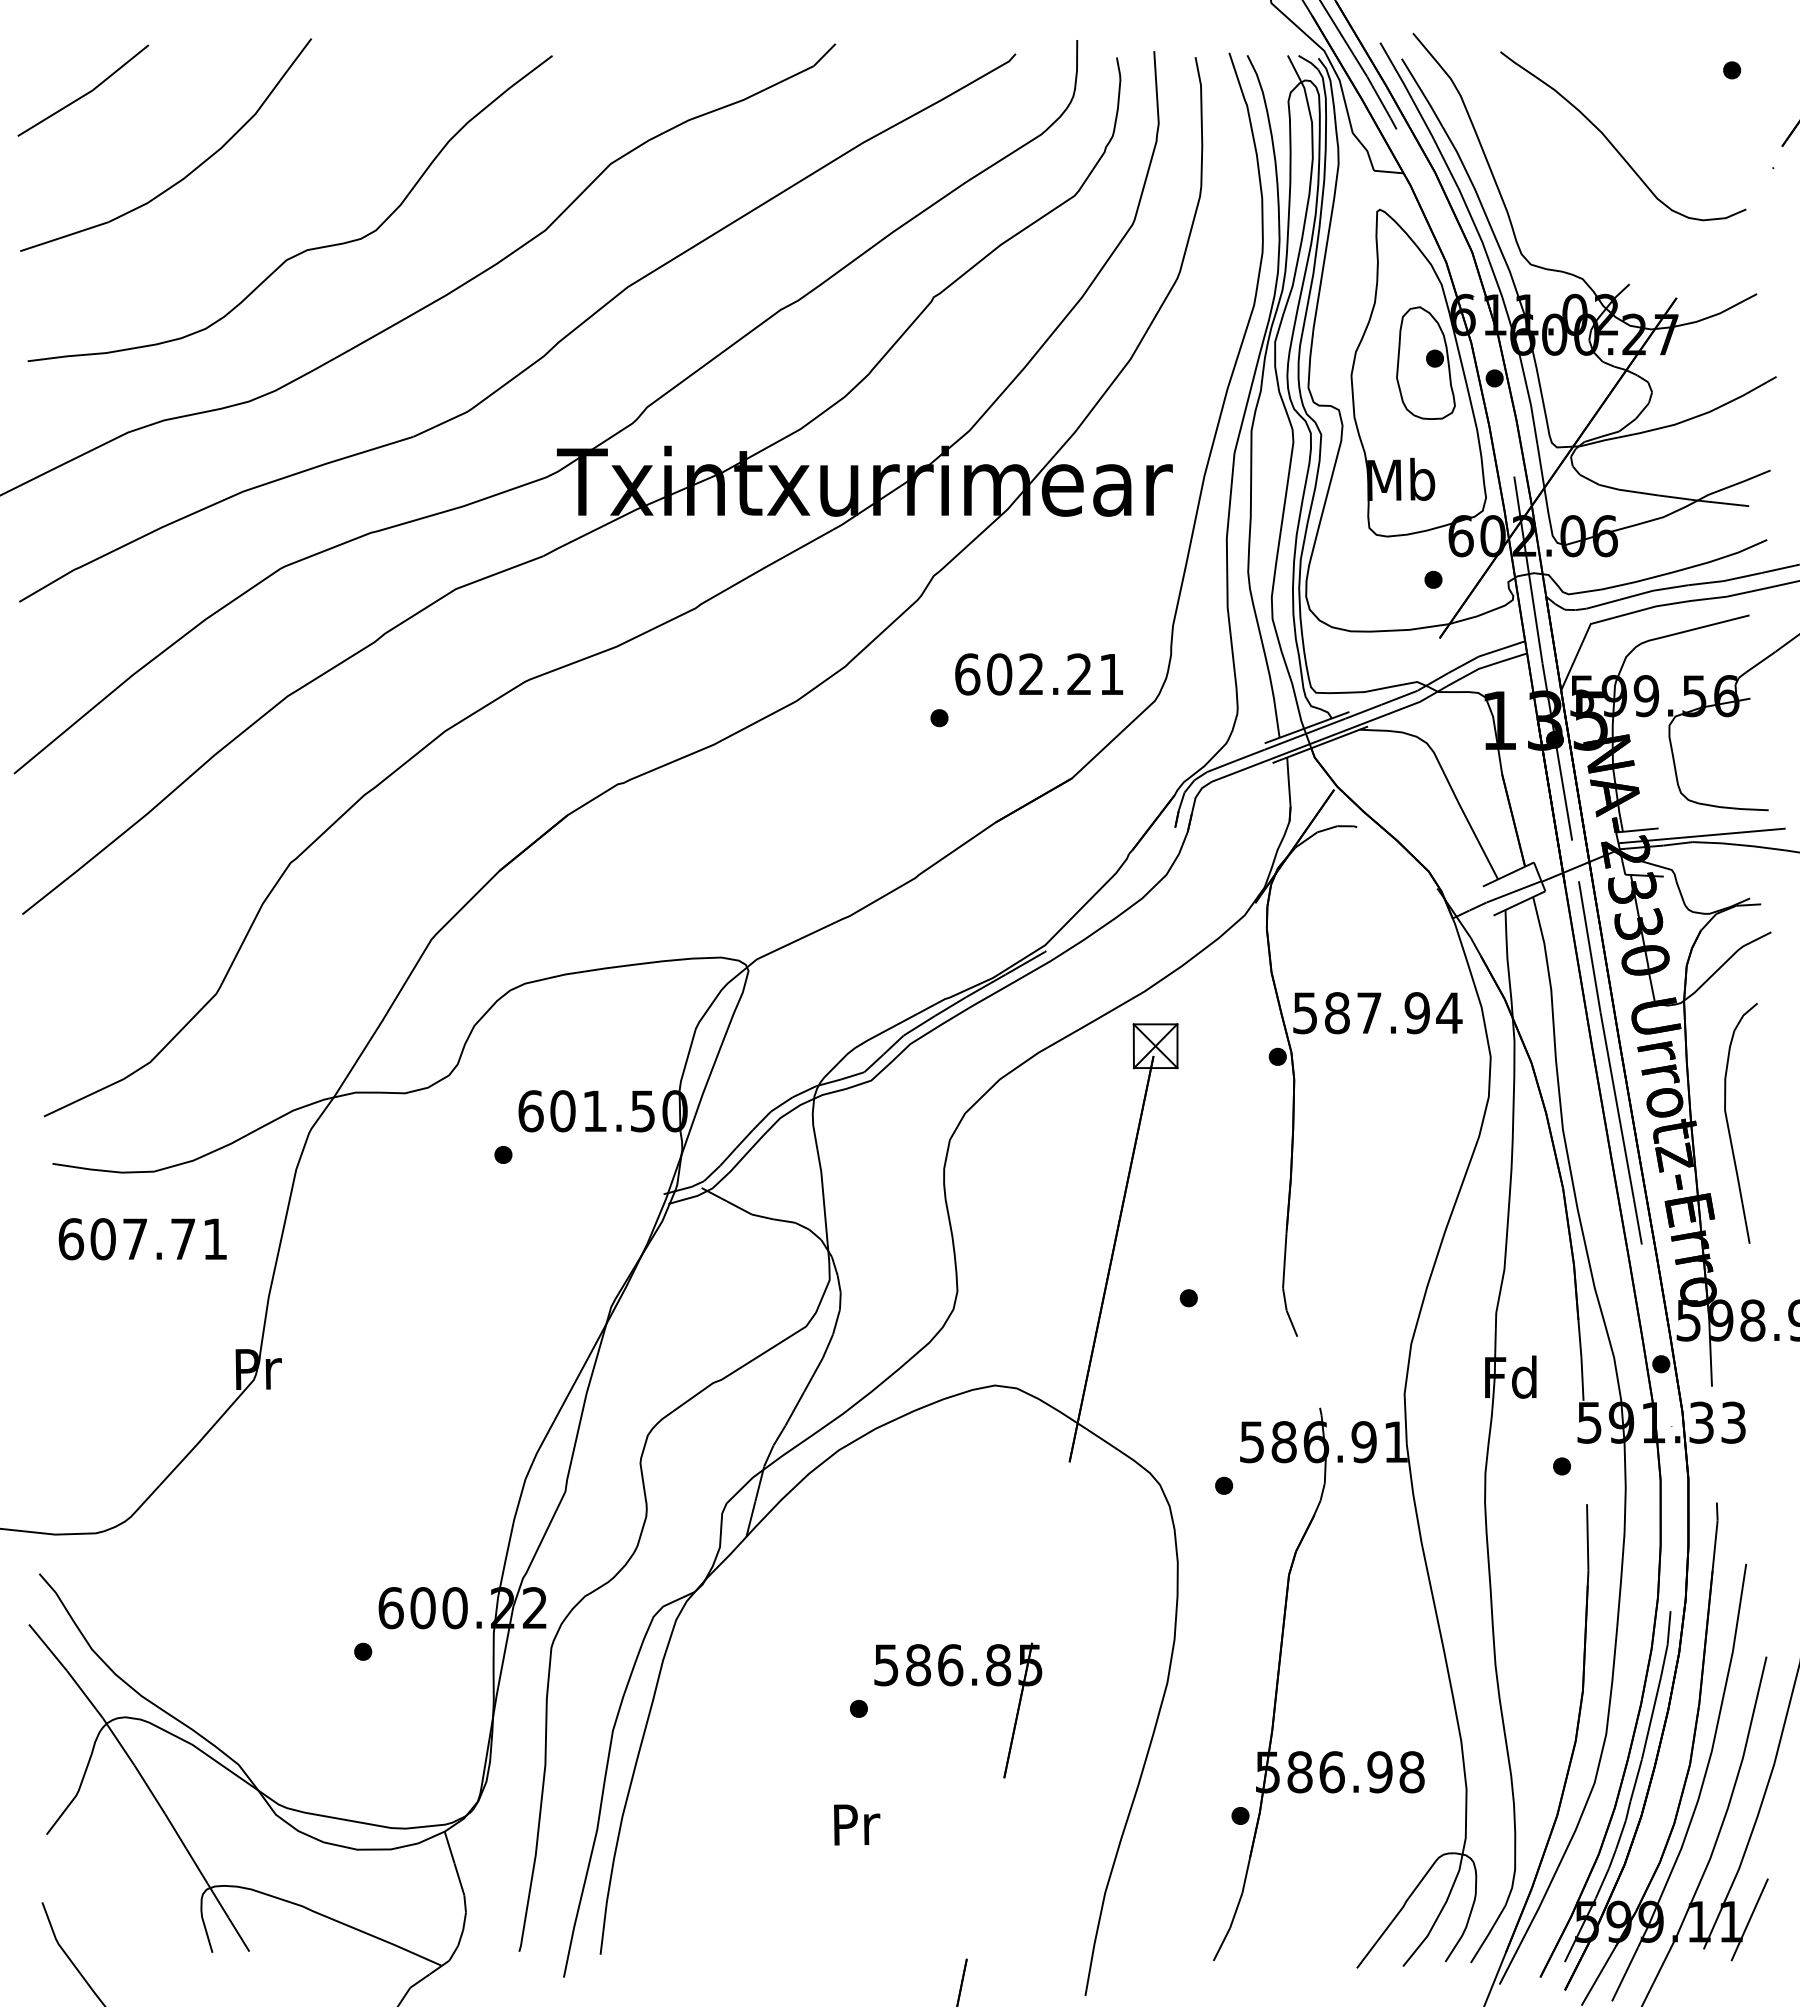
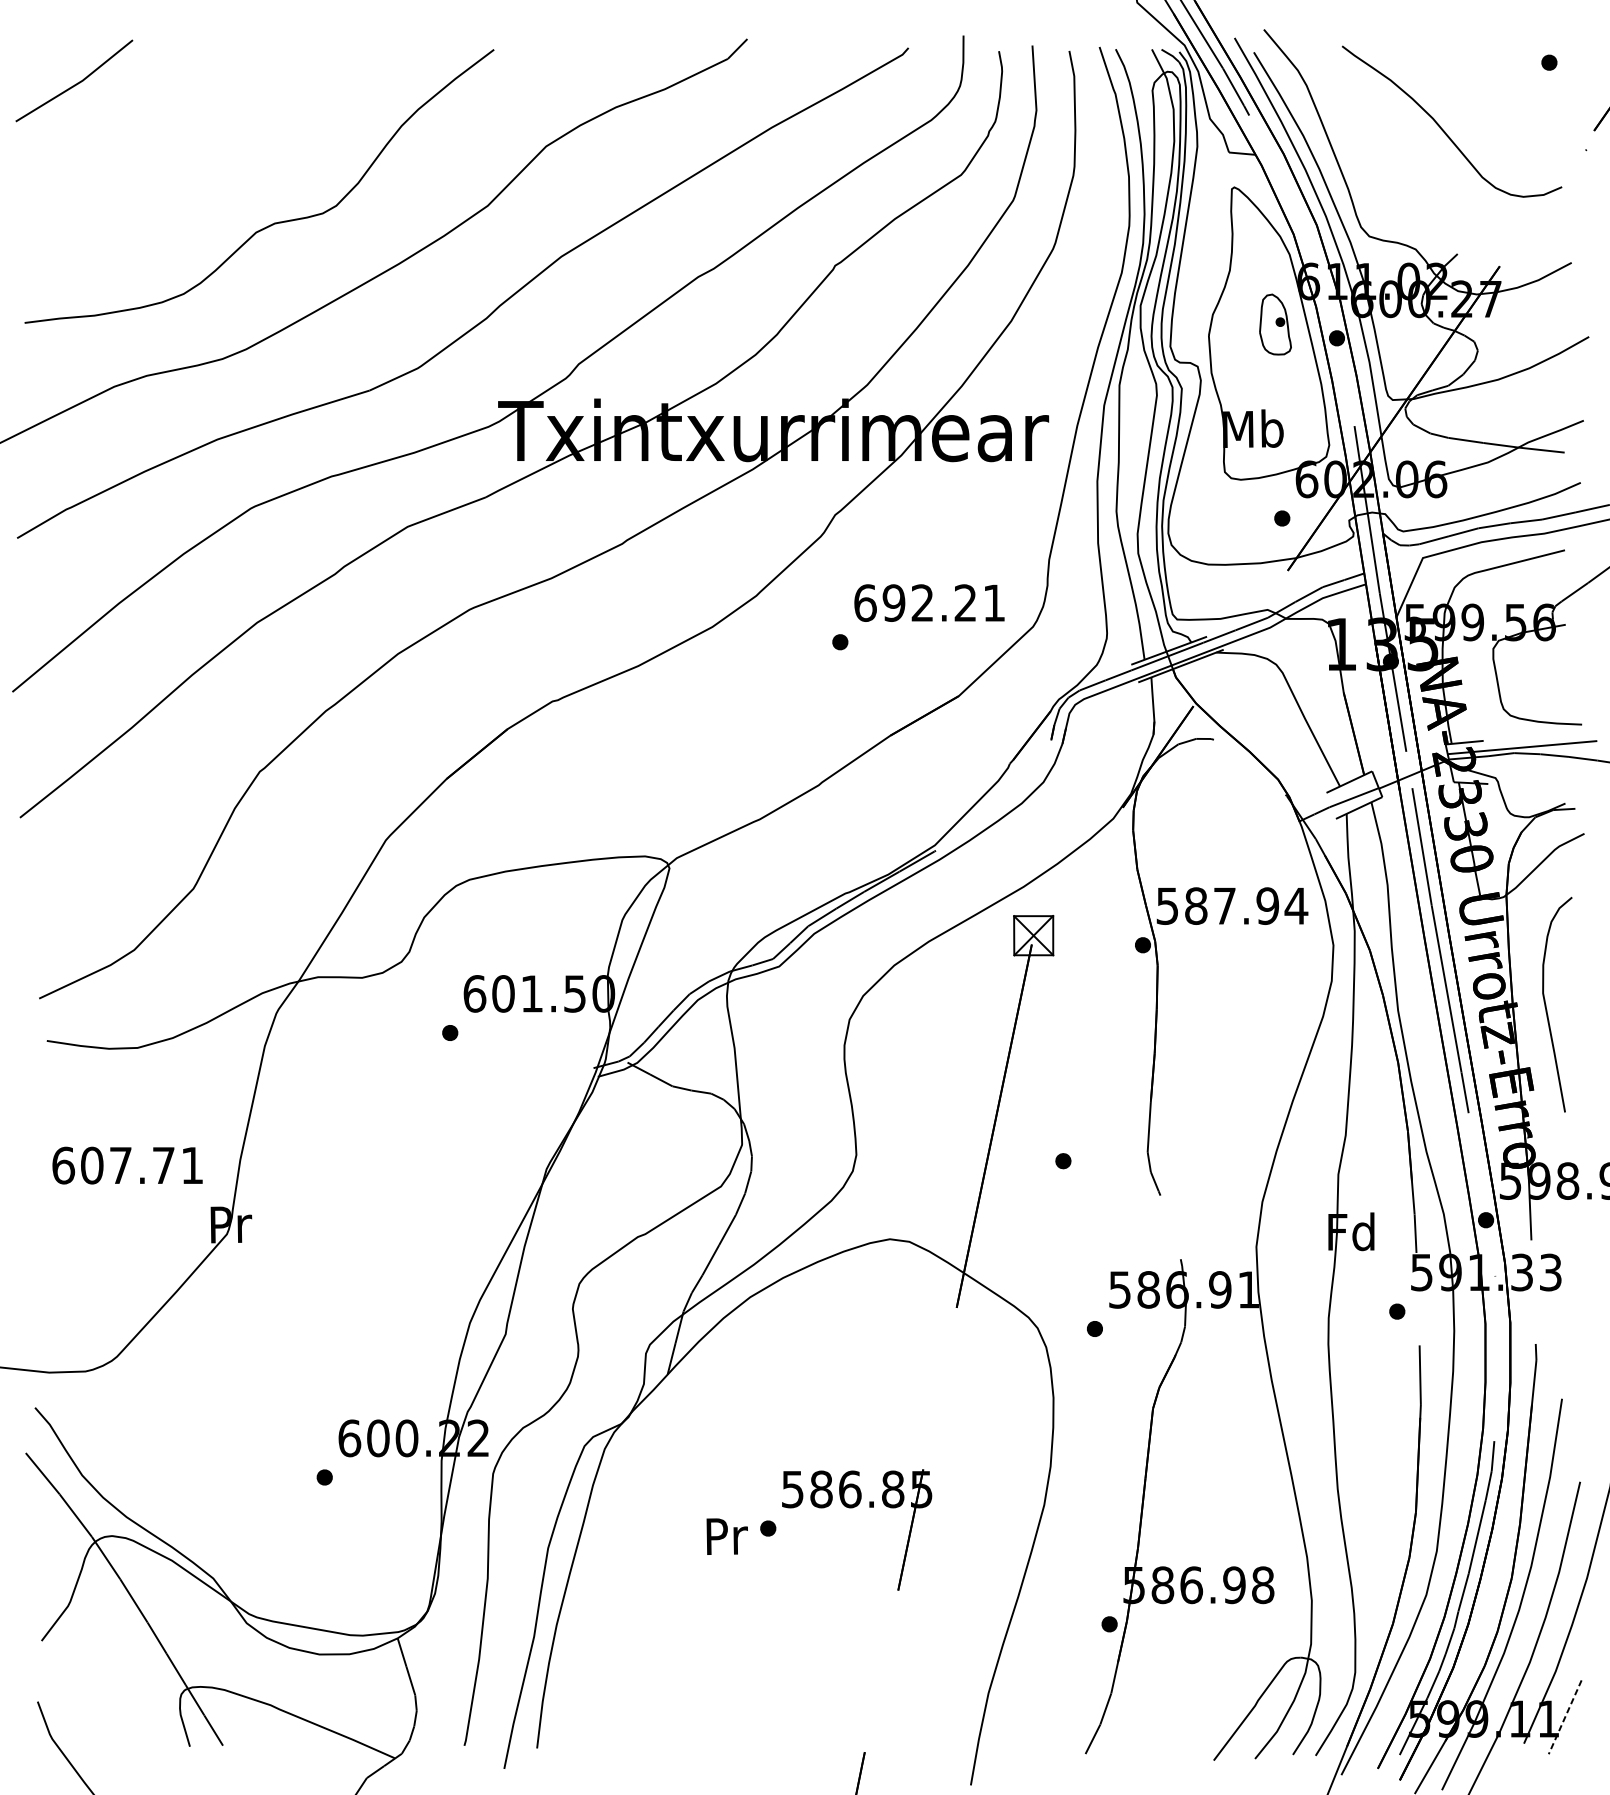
part: (189, 172) -> (169, 154), removed
part: (1425, 362) -> (1275, 324), size x0.6
text: (999, 674) -> (894, 603), 602.21 -> 692.21
text: (142, 1239) -> (127, 1165), moved
text: (857, 1824) -> (727, 1536), moved
line: (1749, 1920) -> (1564, 1717), solid -> dashed

